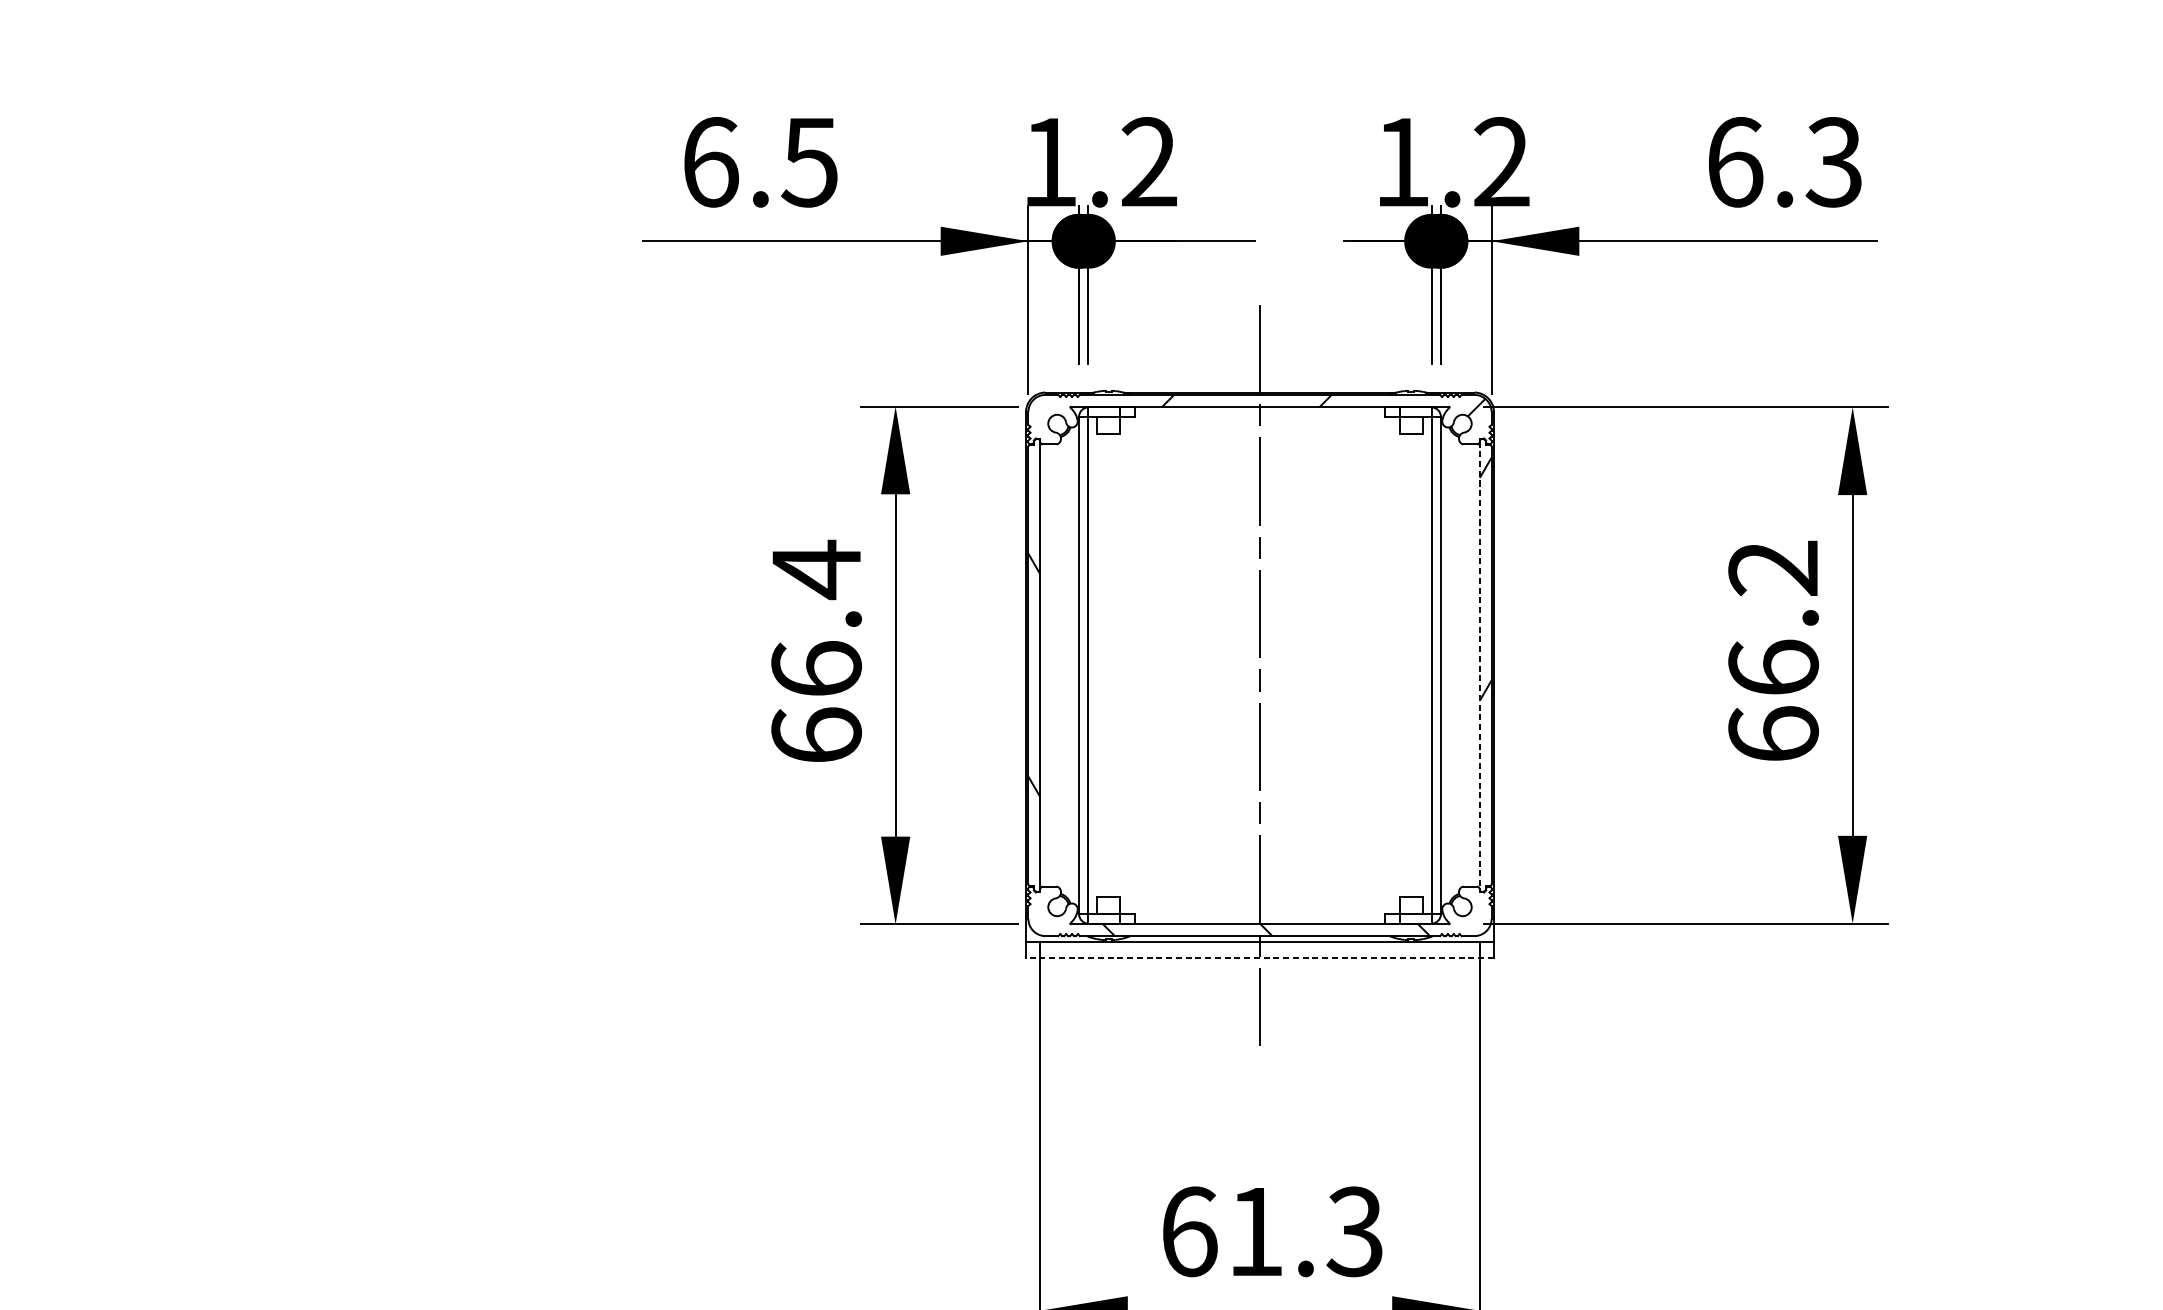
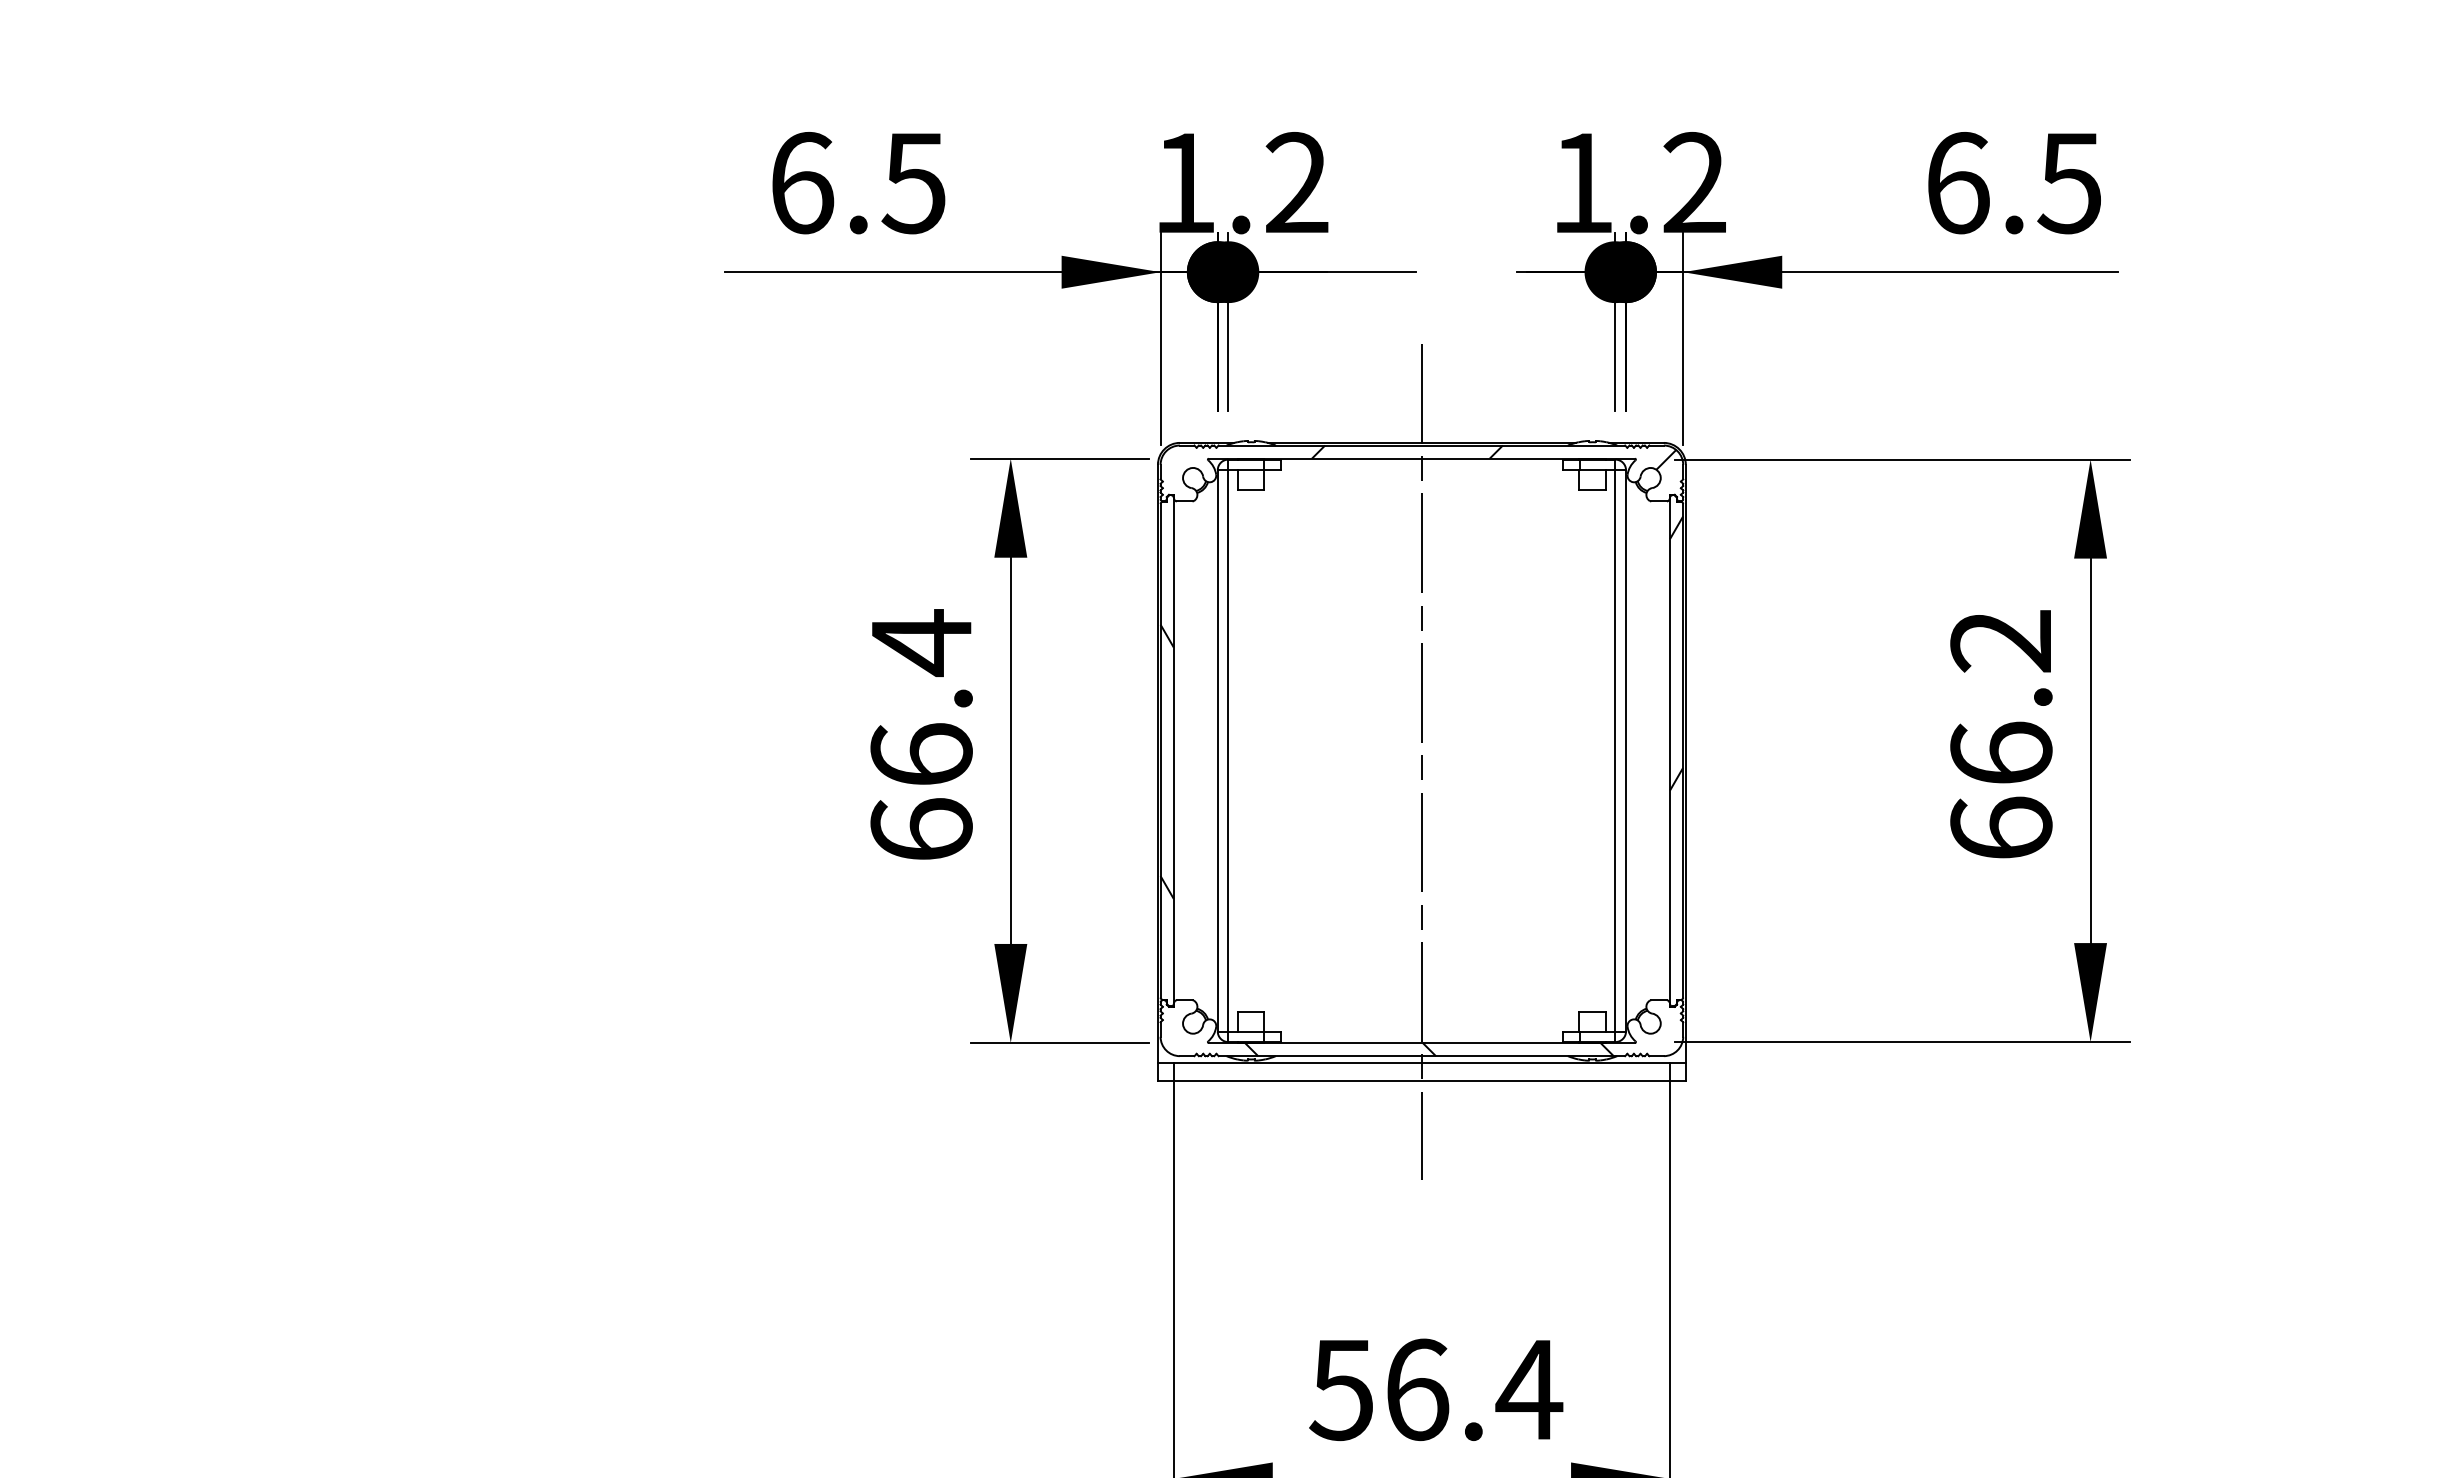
text: (1833, 161) -> (2068, 182), 6.3 -> 6.5
line: (1480, 665) -> (1670, 750), dashed -> solid
line: (1259, 957) -> (1421, 1080), dashed -> solid
text: (1272, 1231) -> (1436, 1389), 61.3 -> 56.4

